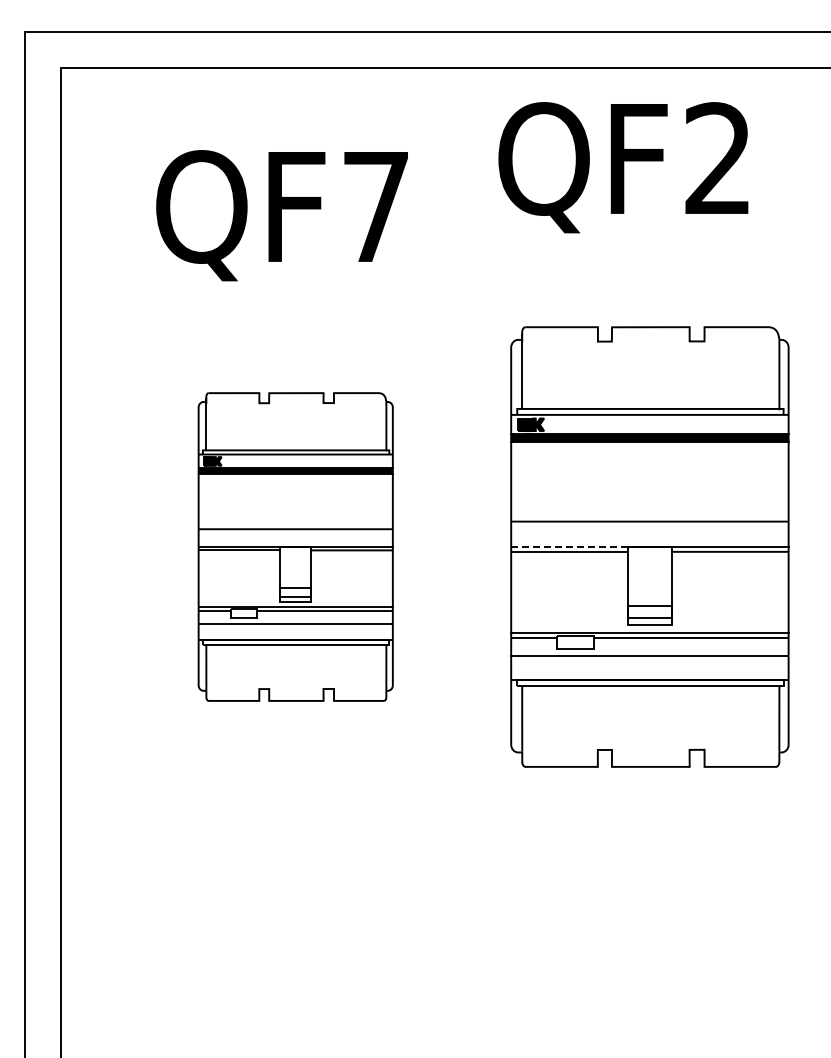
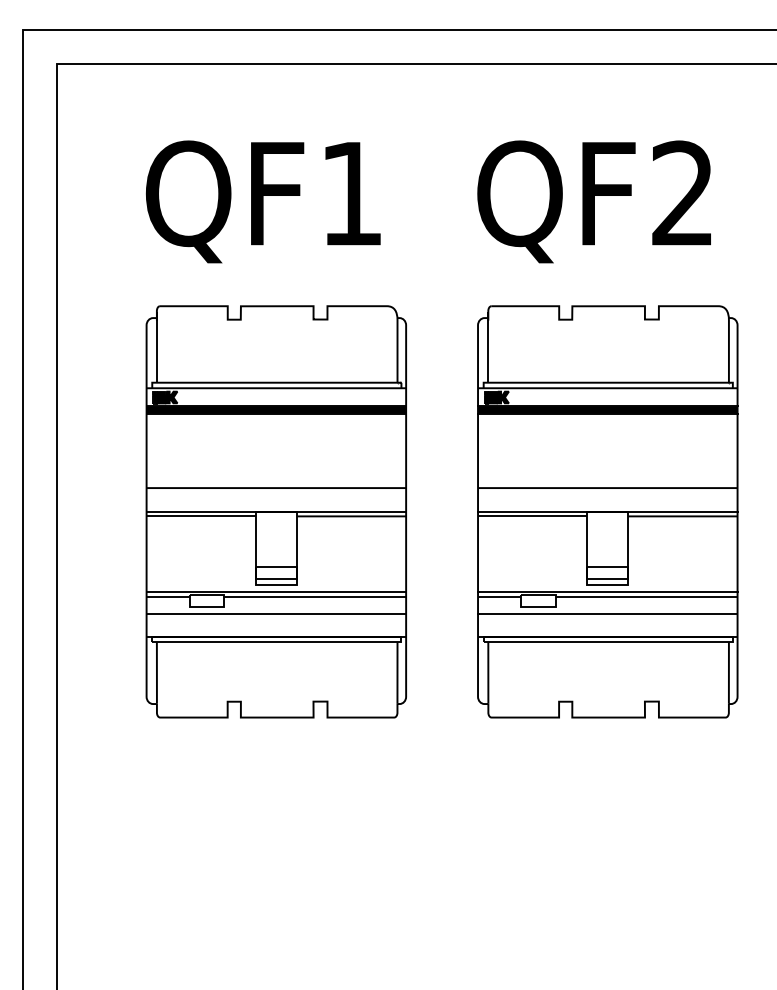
text: (623, 167) -> (594, 201), moved
text: (375, 206) -> (351, 193), QF7 -> QF1
part: (295, 546) -> (276, 511), size x1.43
line: (569, 546) -> (532, 511), dashed -> solid

